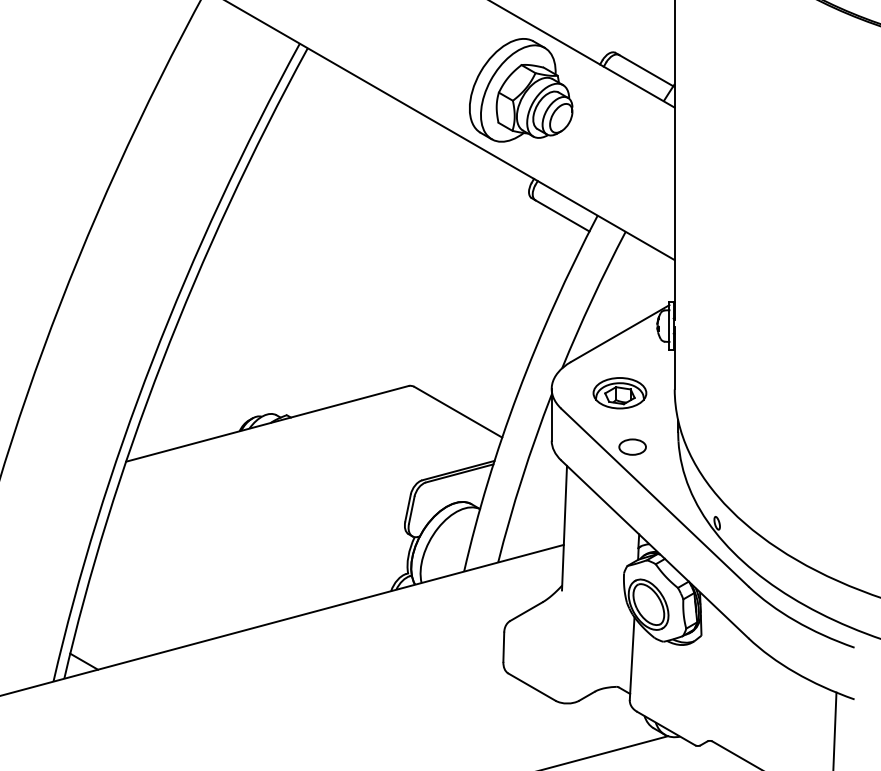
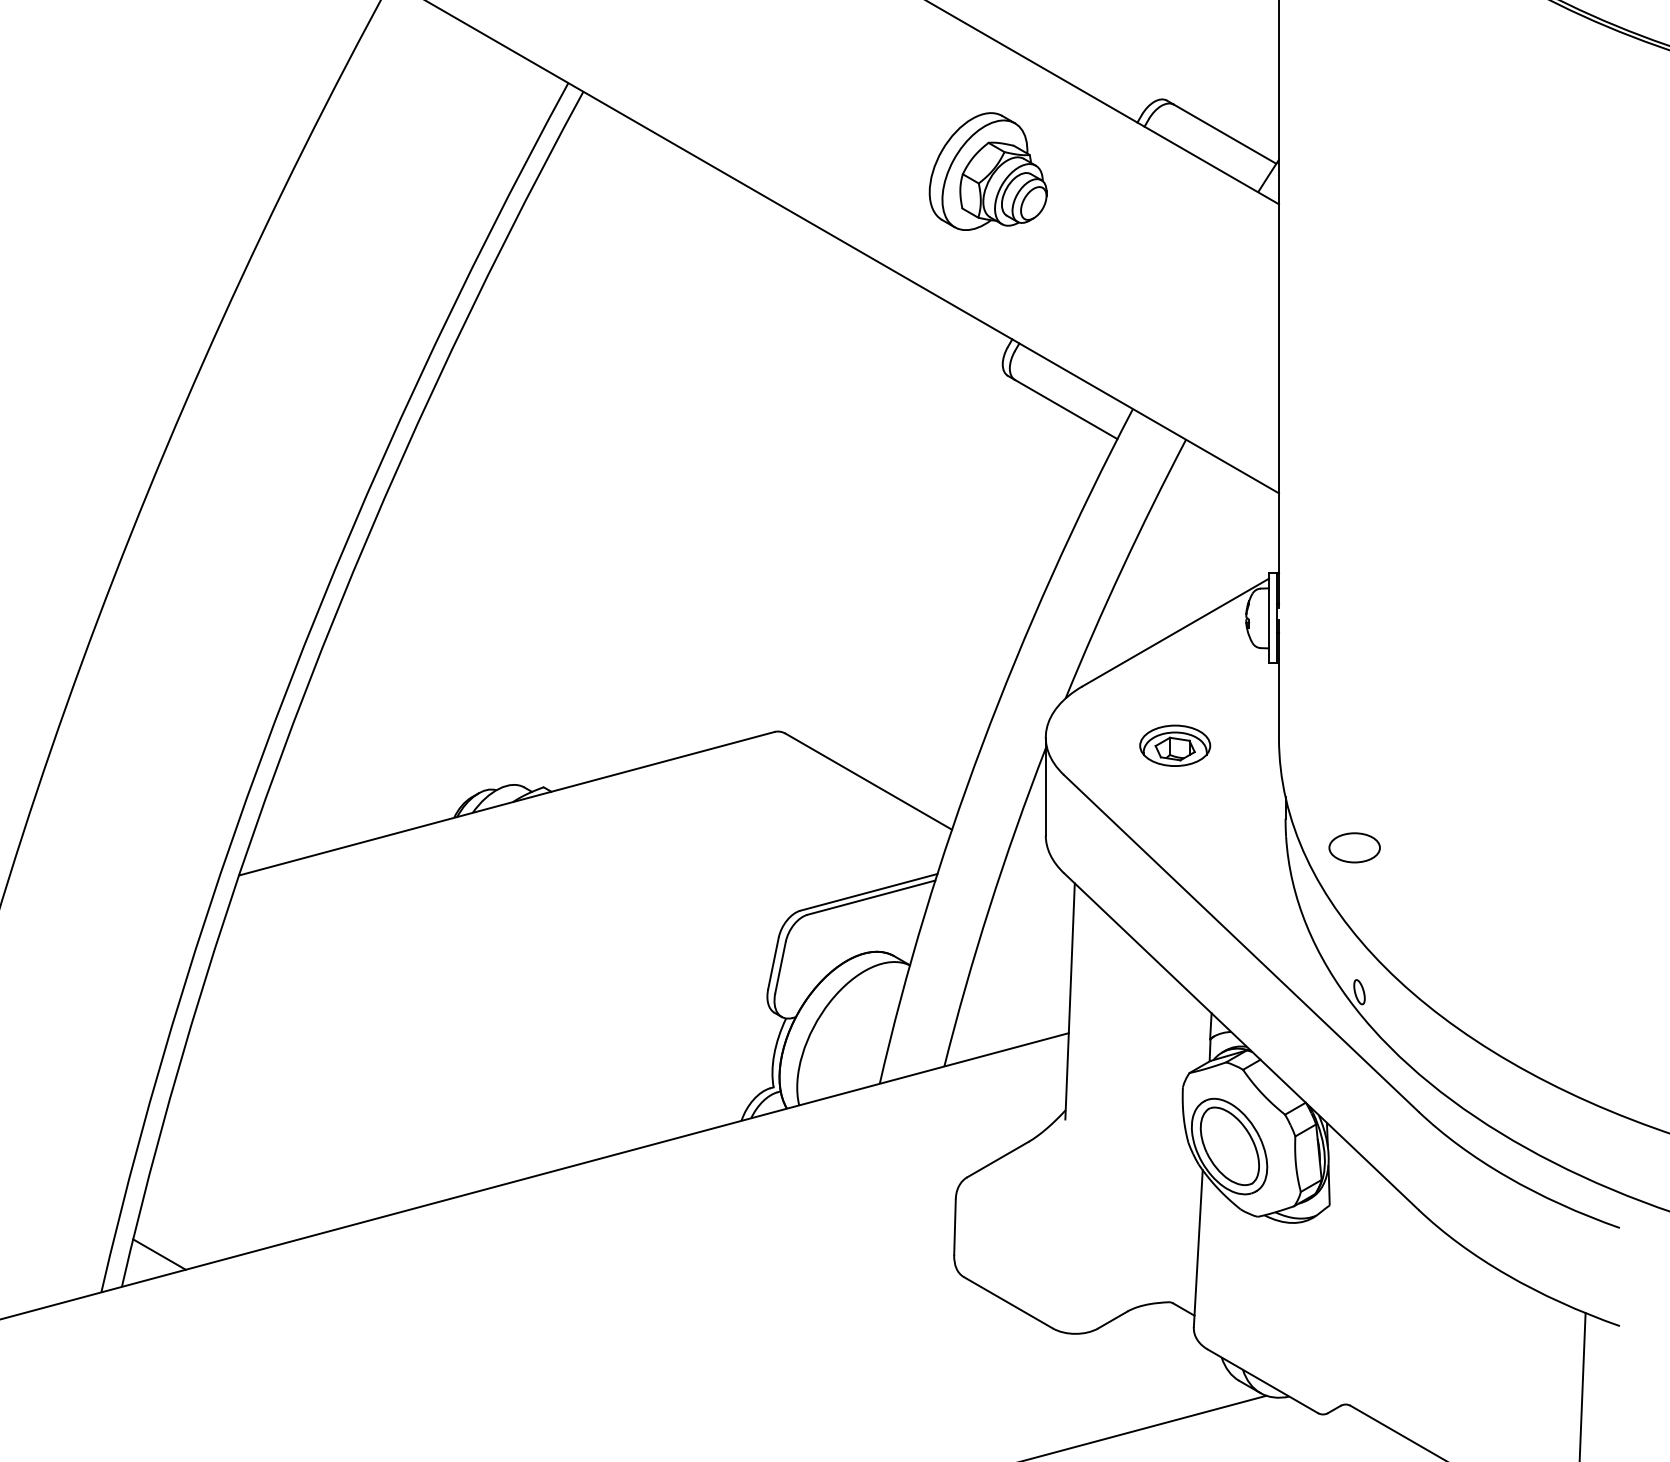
part: (521, 90) -> (988, 171), size x0.6
part: (619, 393) -> (1174, 746), size x0.7
part: (632, 446) -> (1354, 846), moved

